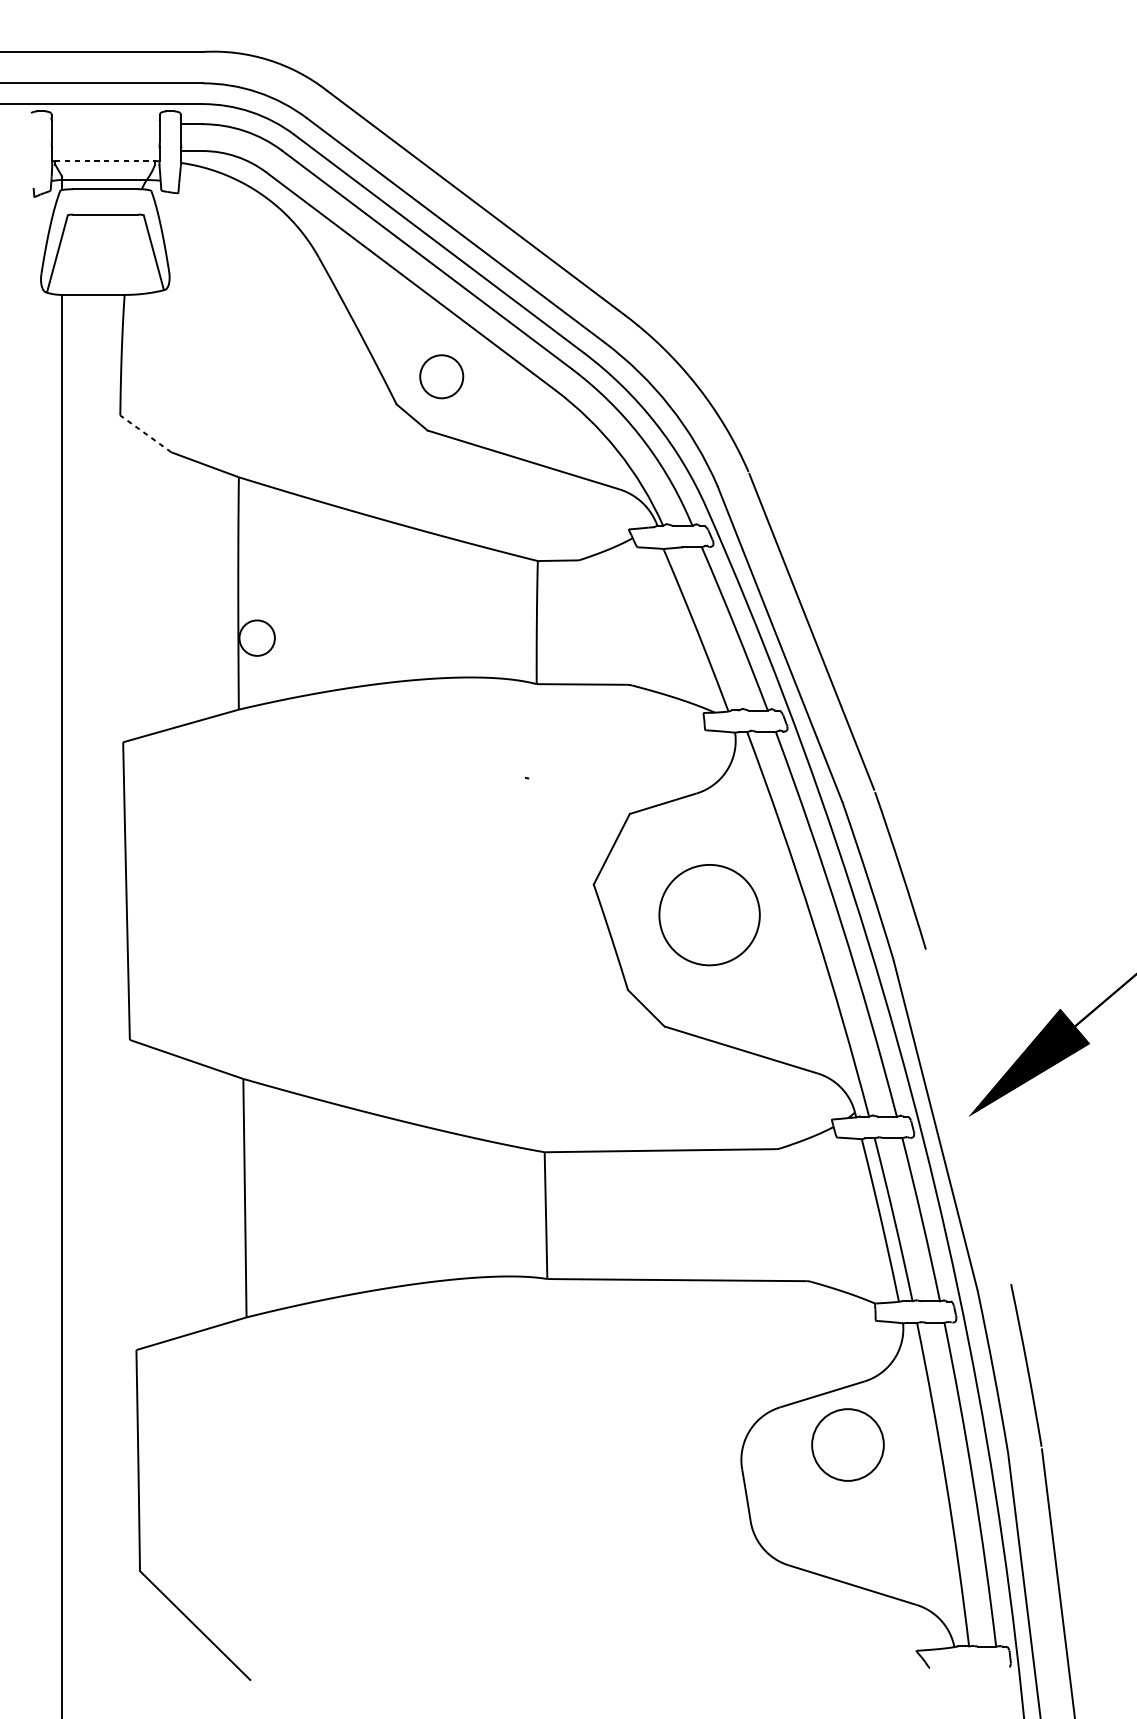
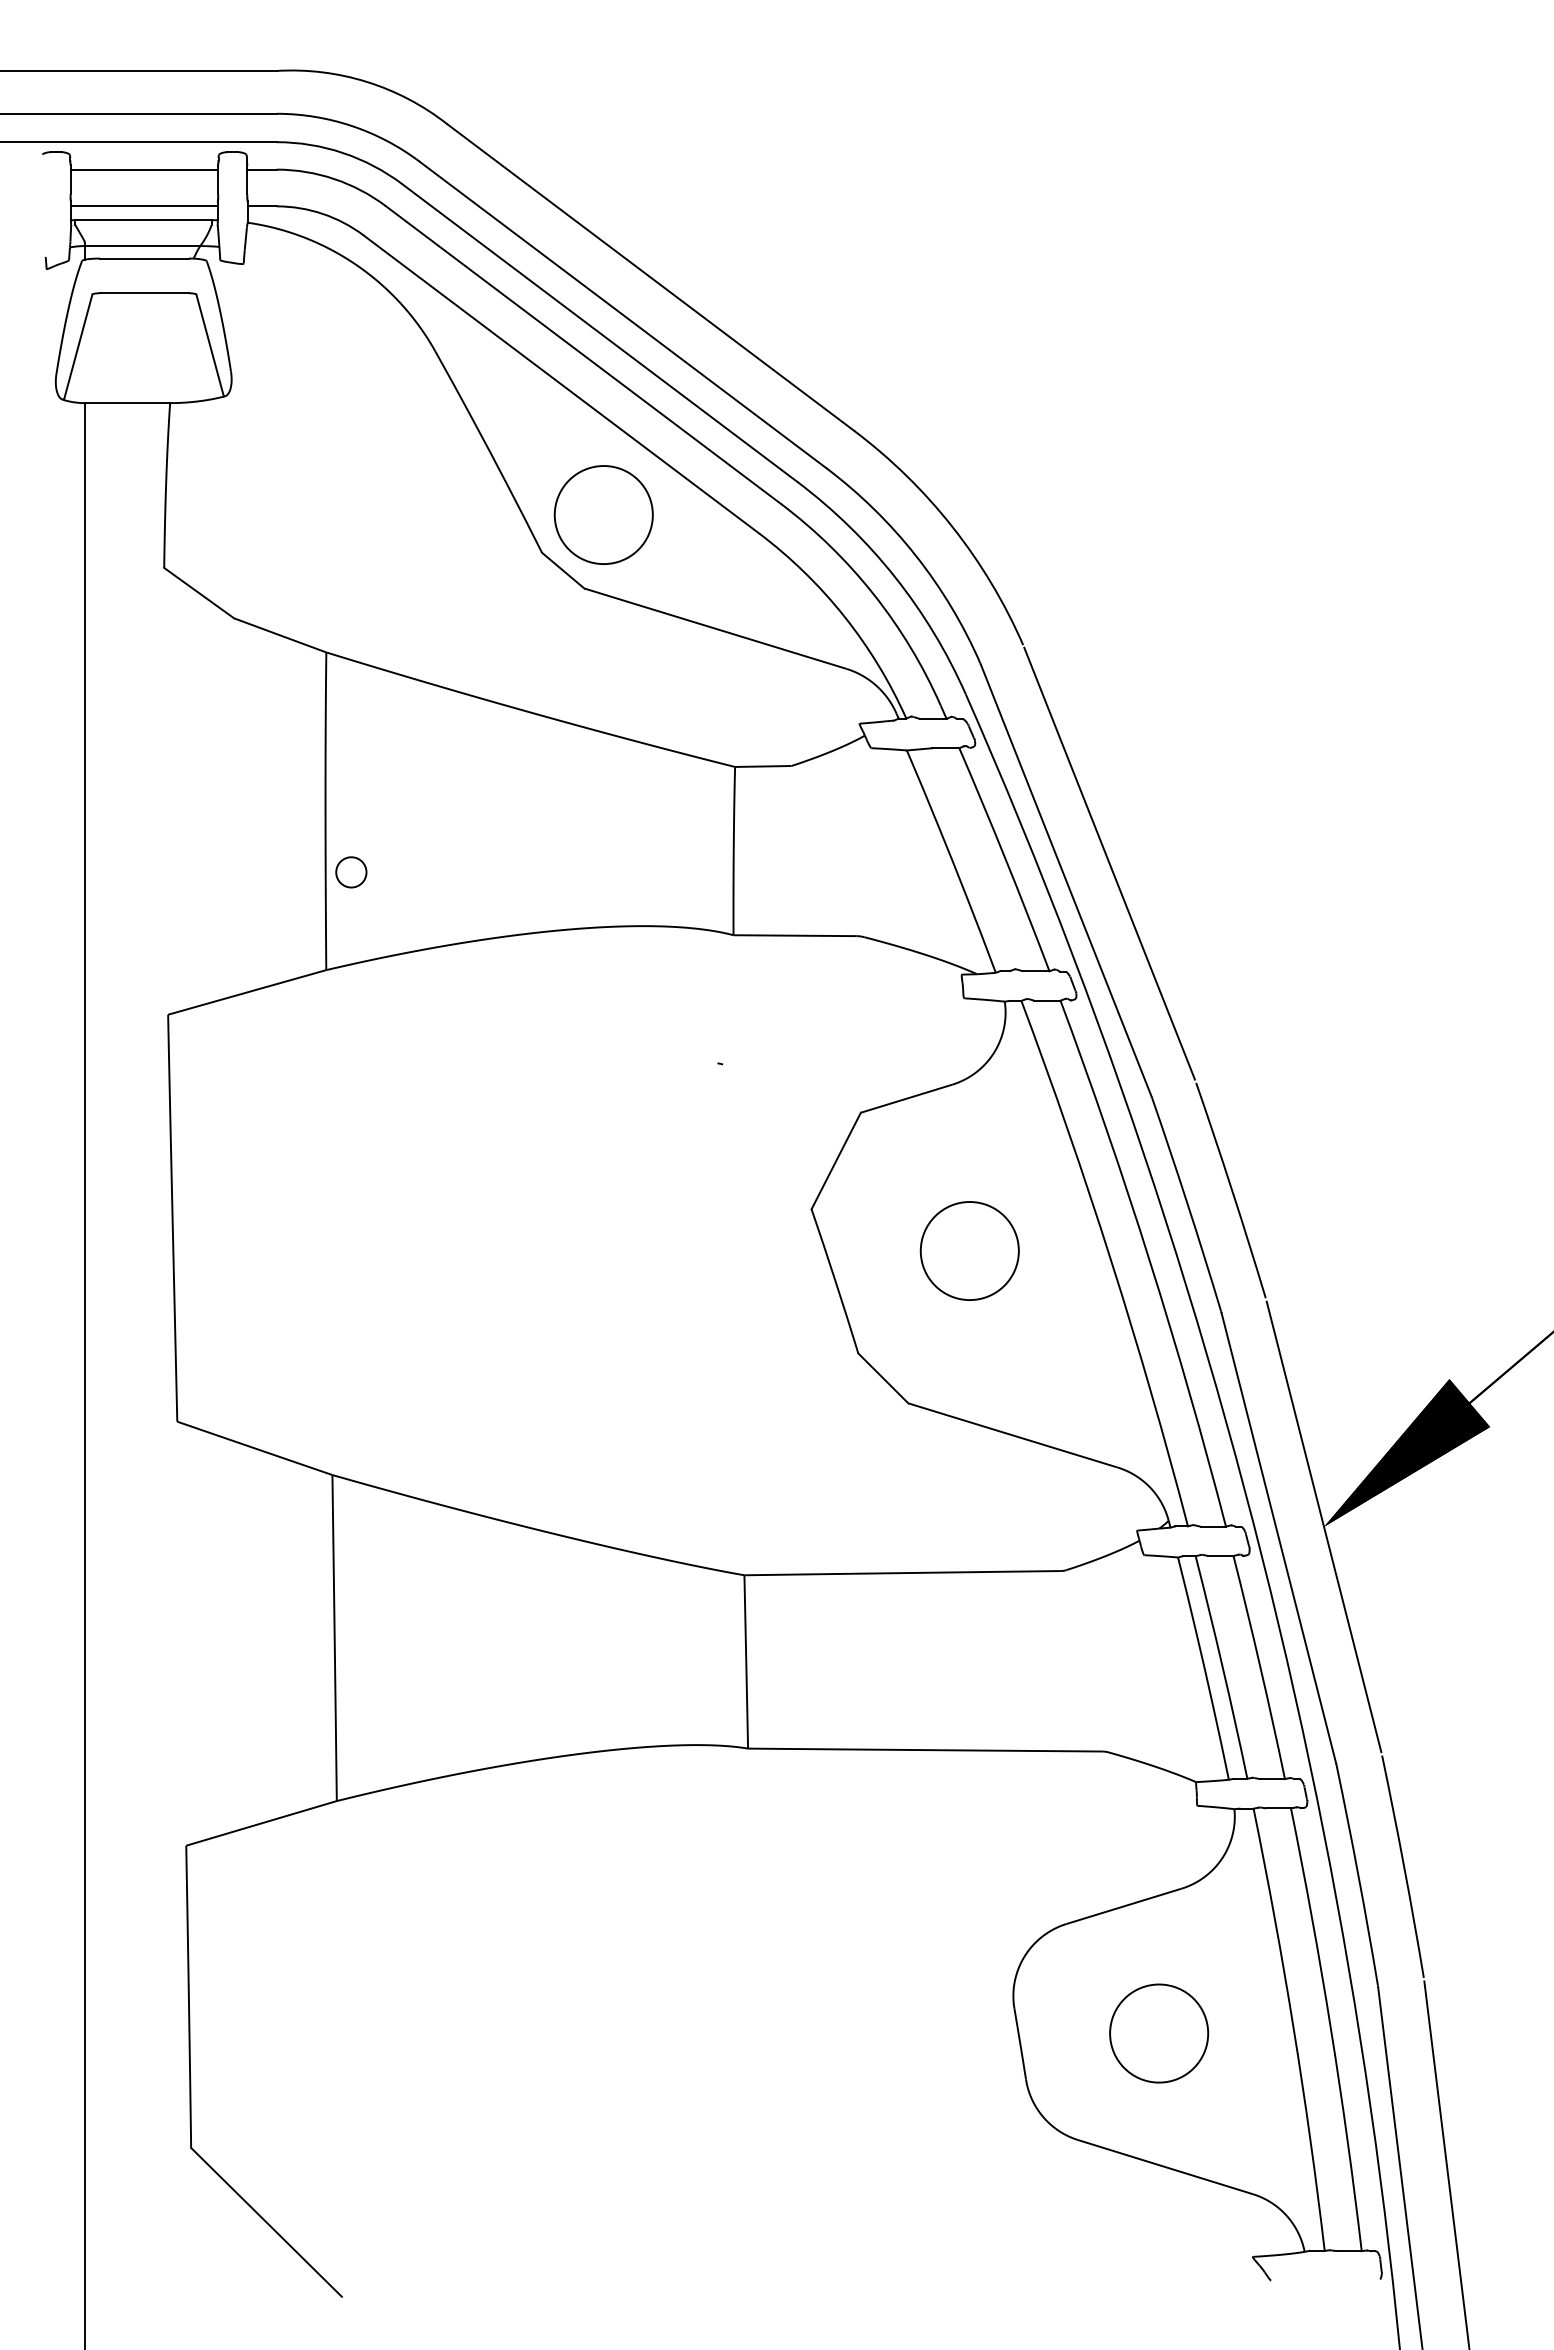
line: (105, 124) -> (144, 169), added
line: (105, 151) -> (143, 206), added
line: (105, 161) -> (143, 220), dashed -> solid
circle: (441, 376) -> (603, 514), size x1.67
line: (145, 433) -> (198, 592), dashed -> solid
circle: (257, 638) -> (351, 872), size x0.62
circle: (709, 914) -> (969, 1250), size x0.71
line: (968, 1116) -> (1323, 1526), added
circle: (848, 1444) -> (1159, 2033), moved

